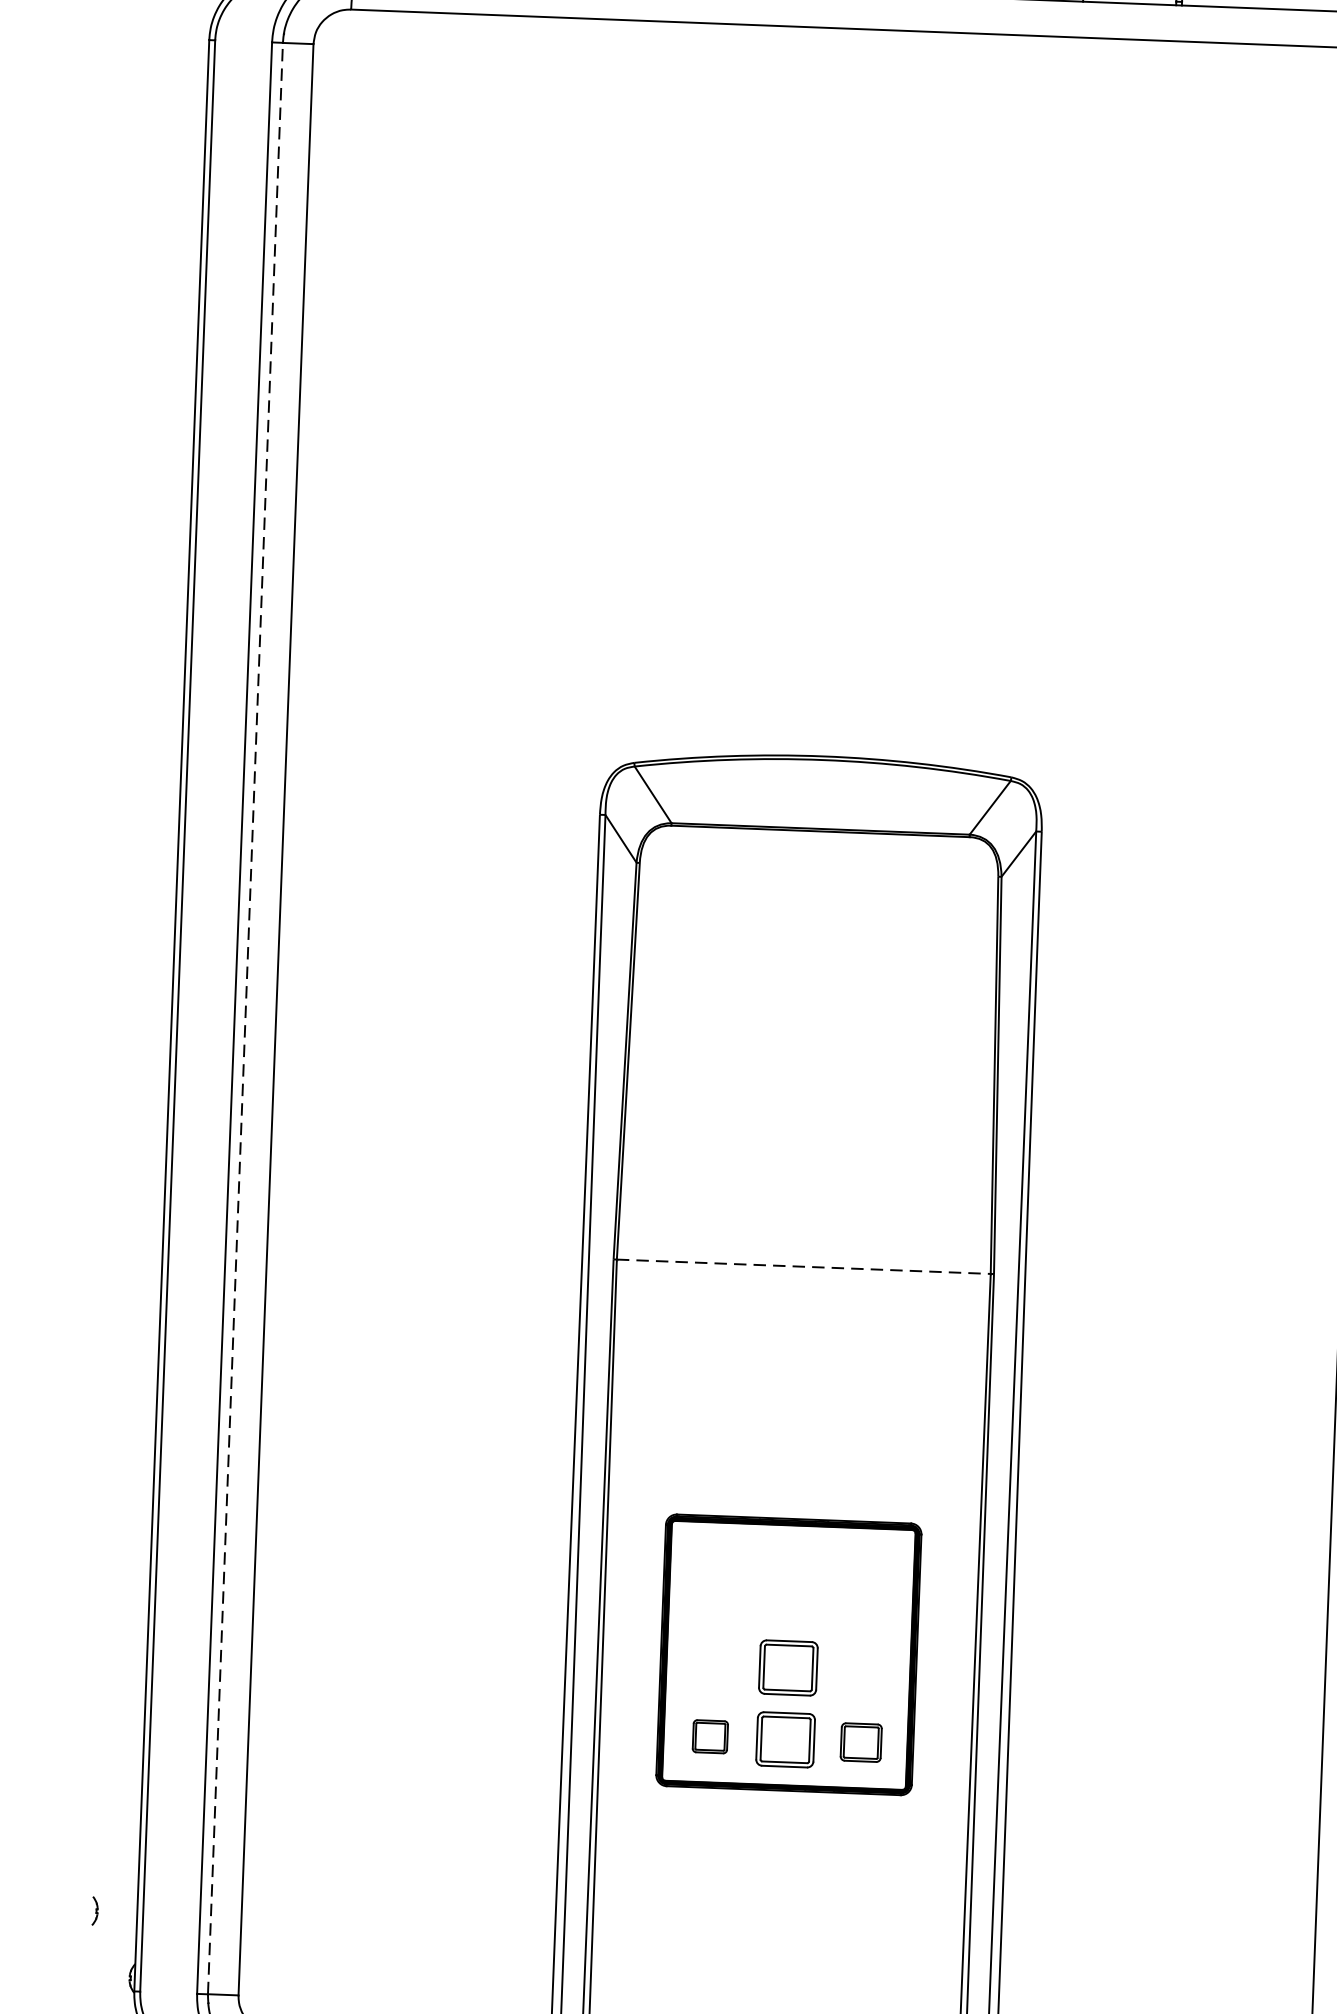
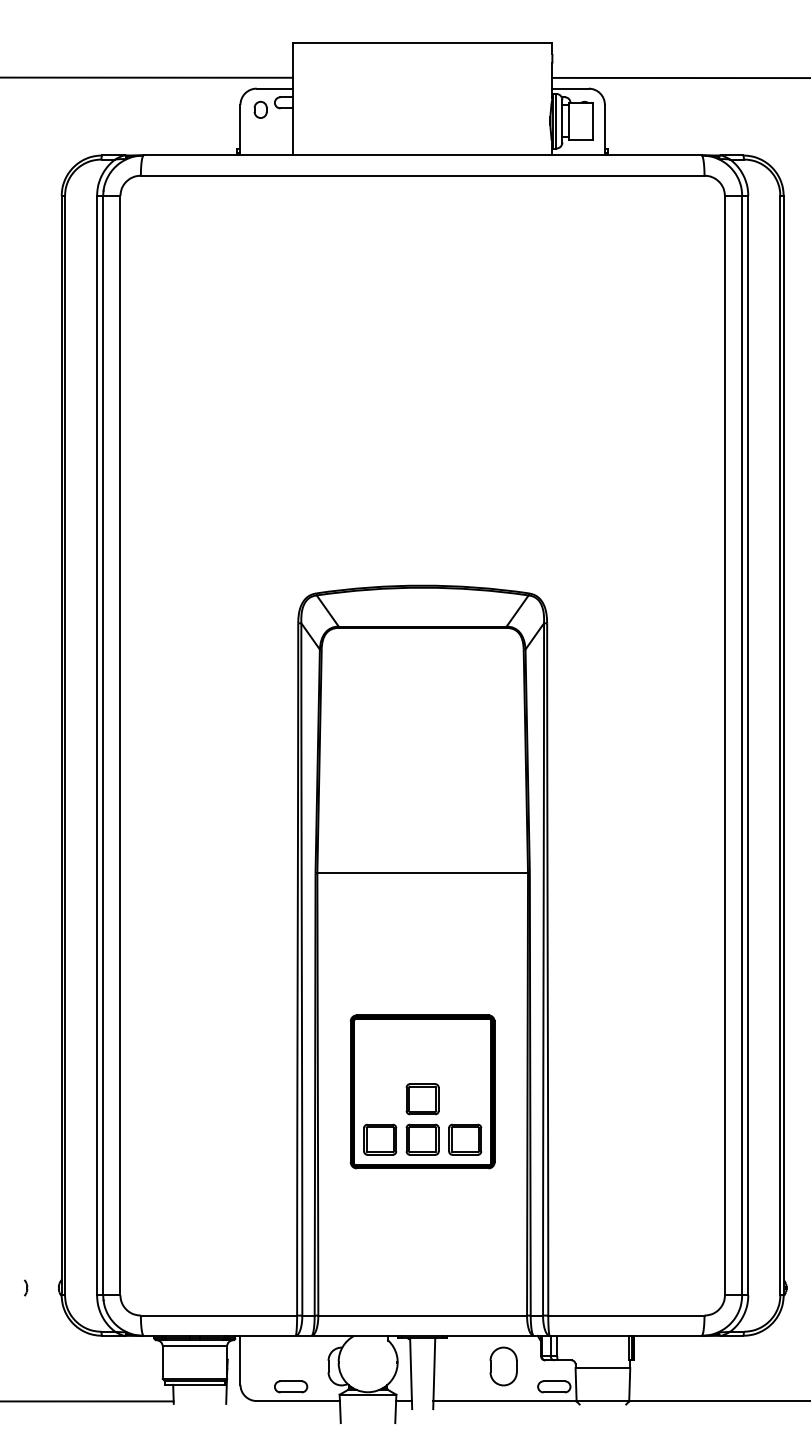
line: (245, 1018) -> (103, 745), dashed -> solid
line: (805, 1267) -> (423, 873), dashed -> solid
part: (710, 1736) -> (380, 1139), size x1.67
part: (861, 1742) -> (465, 1139), size x1.43
part: (96, 1910) -> (26, 1287), moved

